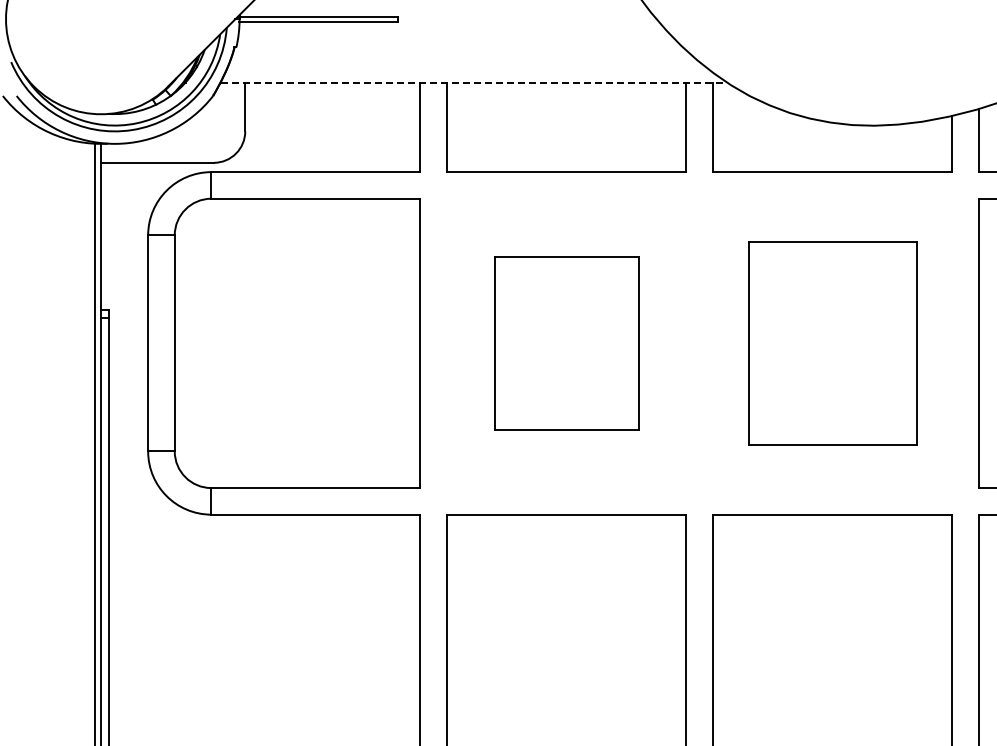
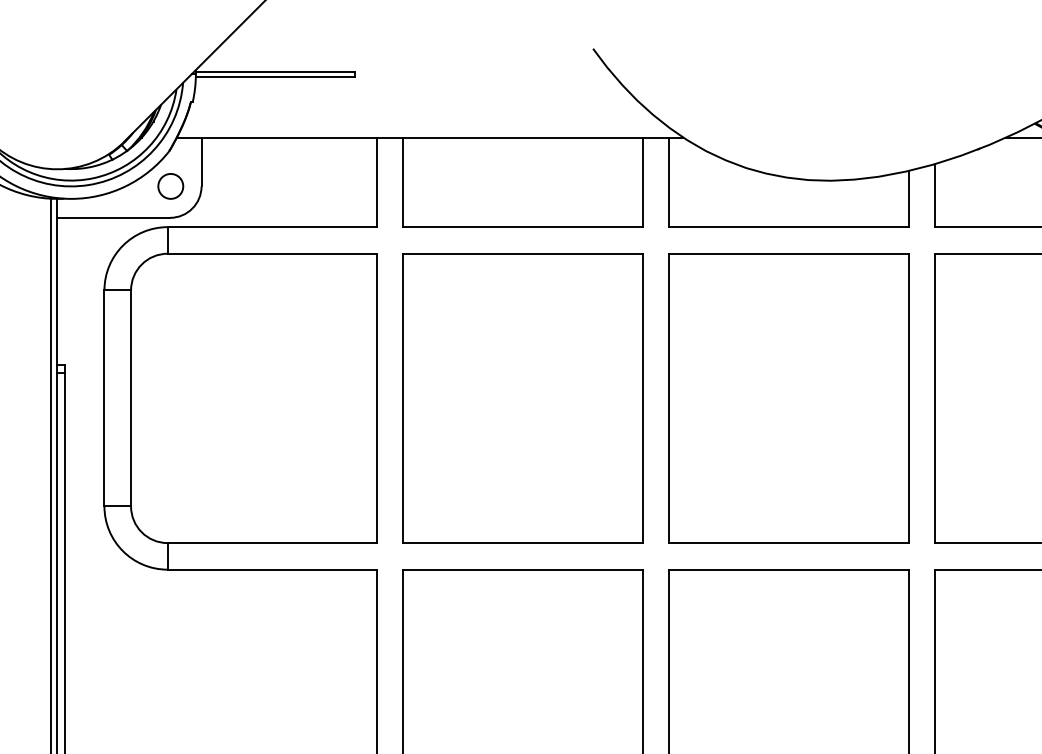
line: (474, 82) -> (430, 137), dashed -> solid
circle: (214, 131) -> (170, 186), added
part: (566, 343) -> (522, 398), size x1.67
part: (832, 343) -> (788, 398), size x1.43

